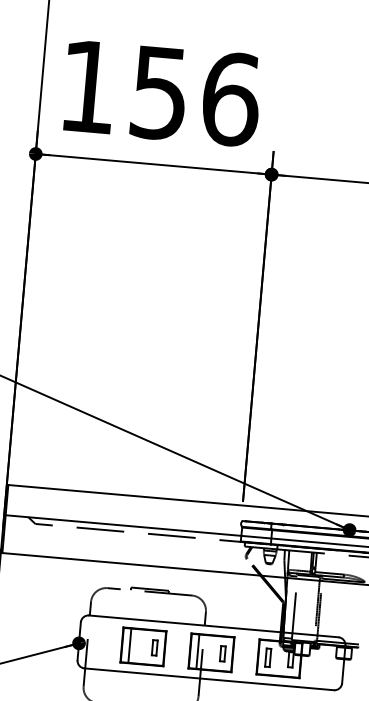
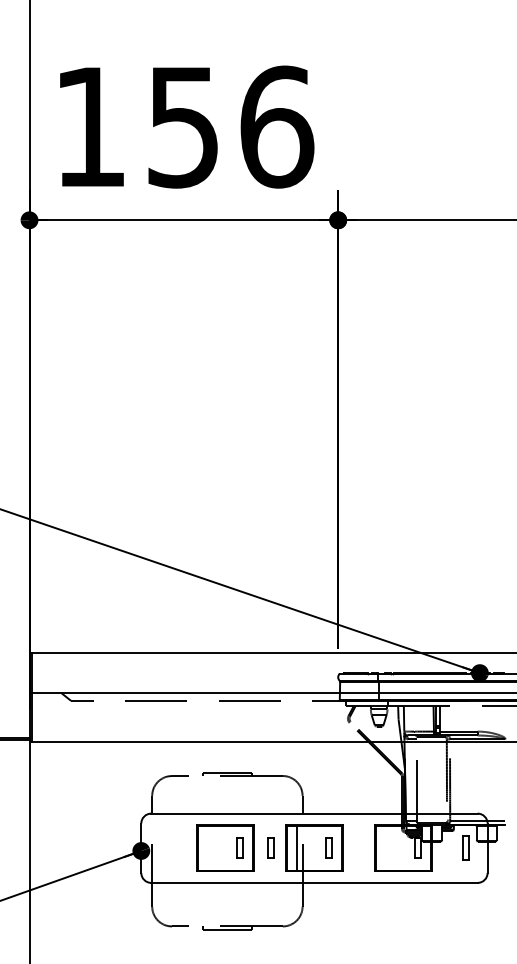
line: (129, 645) -> (207, 847), removed
part: (177, 649) -> (270, 847), added
part: (268, 657) -> (465, 847), moved

